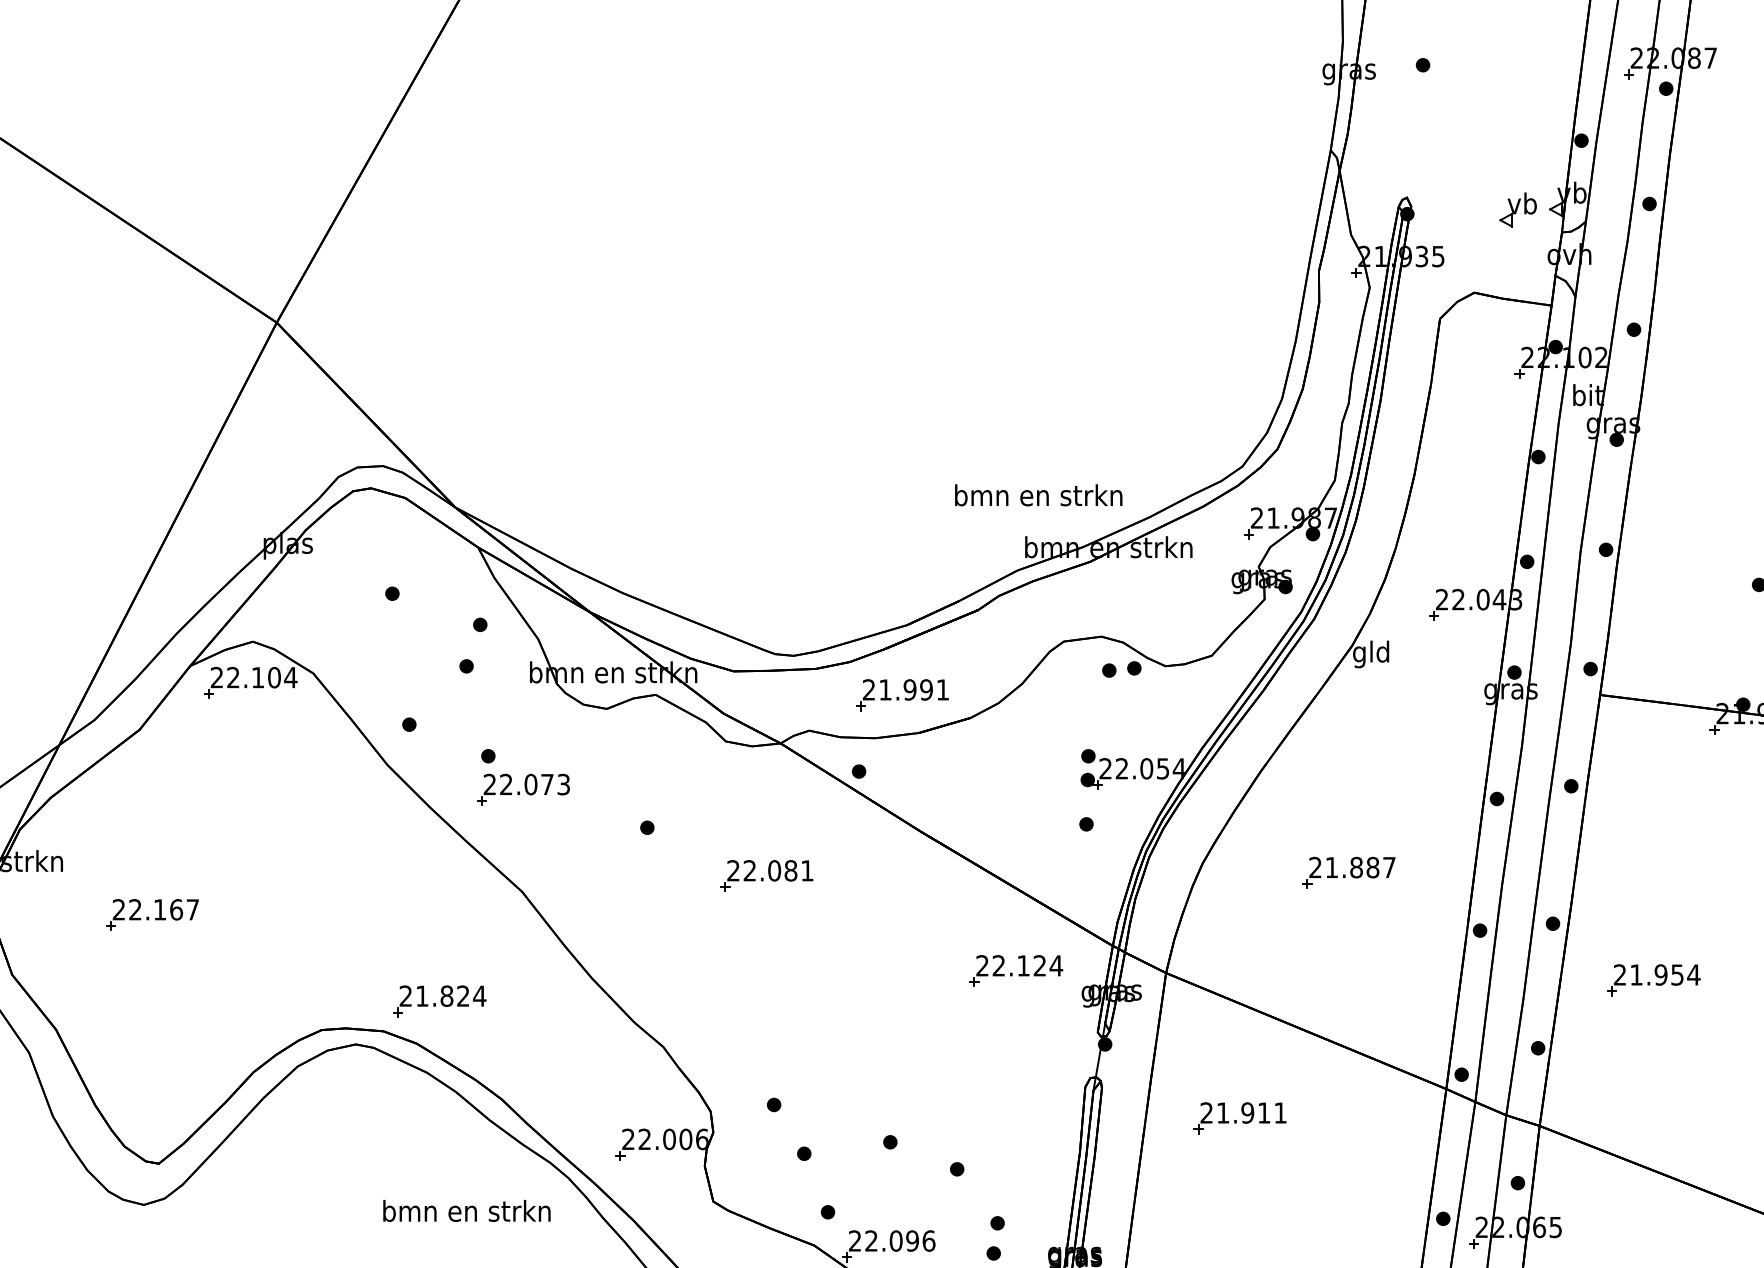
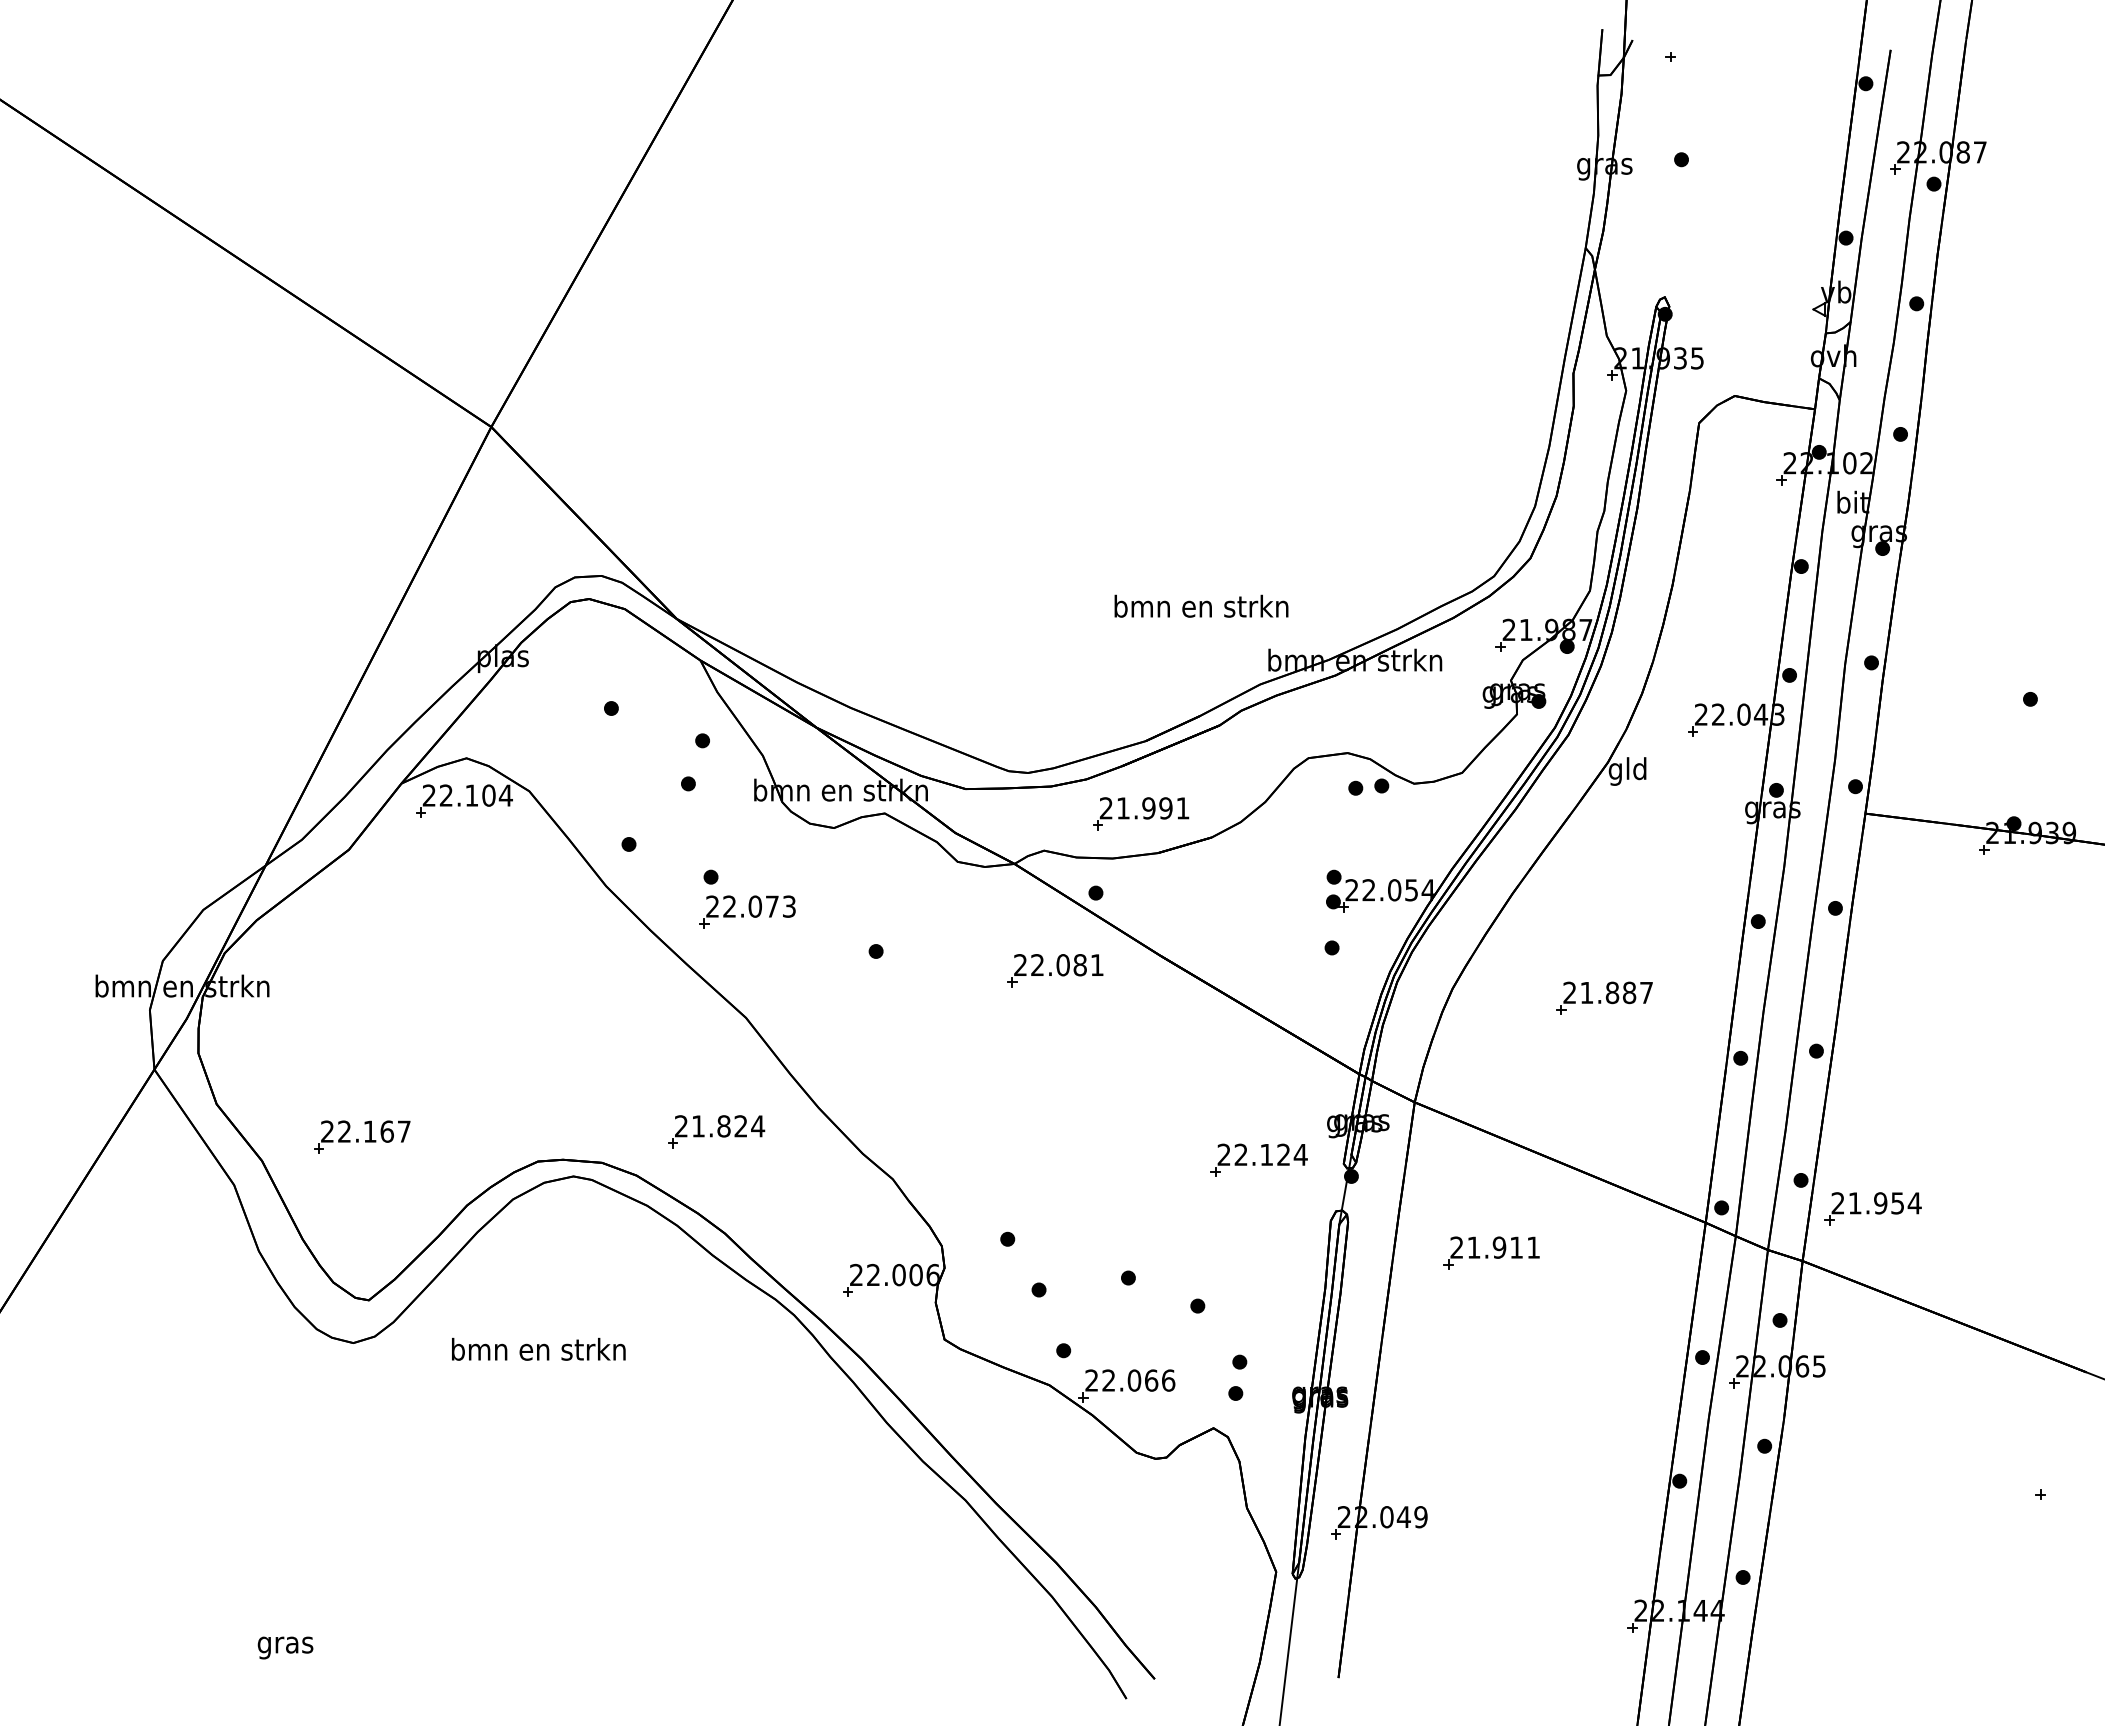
part: (1517, 209) -> (1779, 309), removed
text: (1038, 494) -> (1201, 605), moved
part: (767, 875) -> (1055, 970), moved
part: (152, 914) -> (362, 1136), moved
part: (1015, 970) -> (1258, 1159), moved
part: (1653, 979) -> (1872, 1208), moved
part: (439, 1001) -> (716, 1131), moved
text: (466, 1210) -> (538, 1348), moved
text: (912, 1240) -> (1151, 1380), 22.096 -> 22.066

